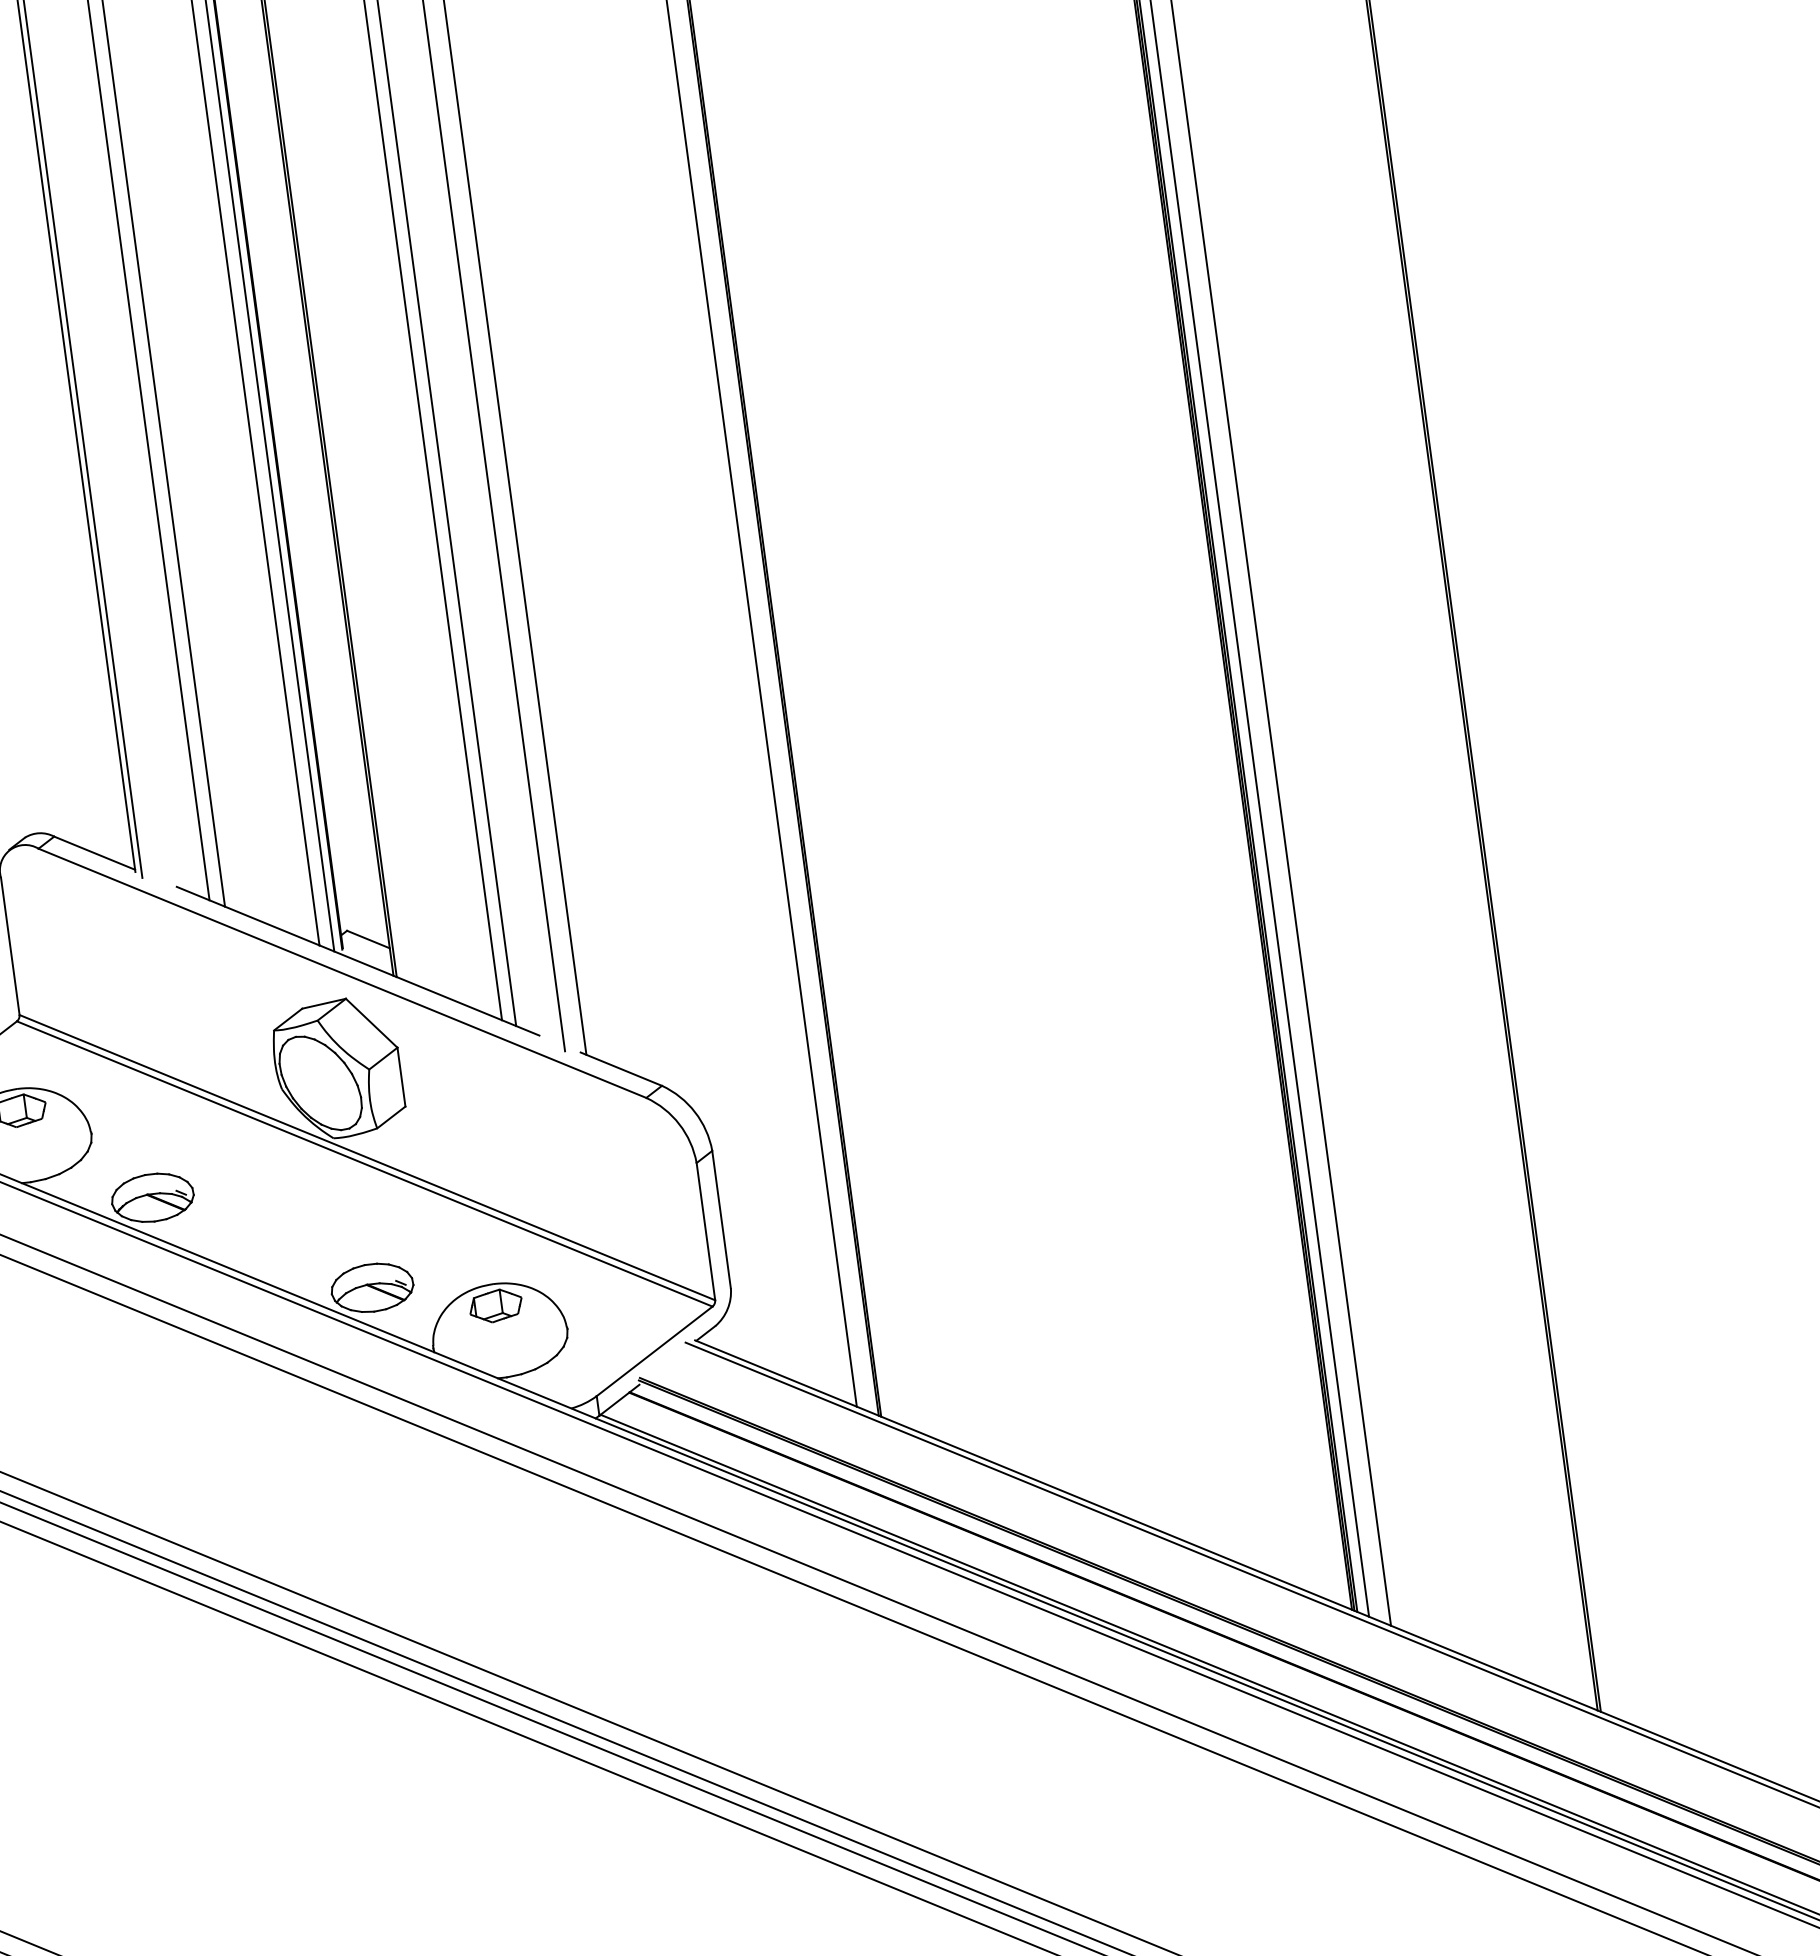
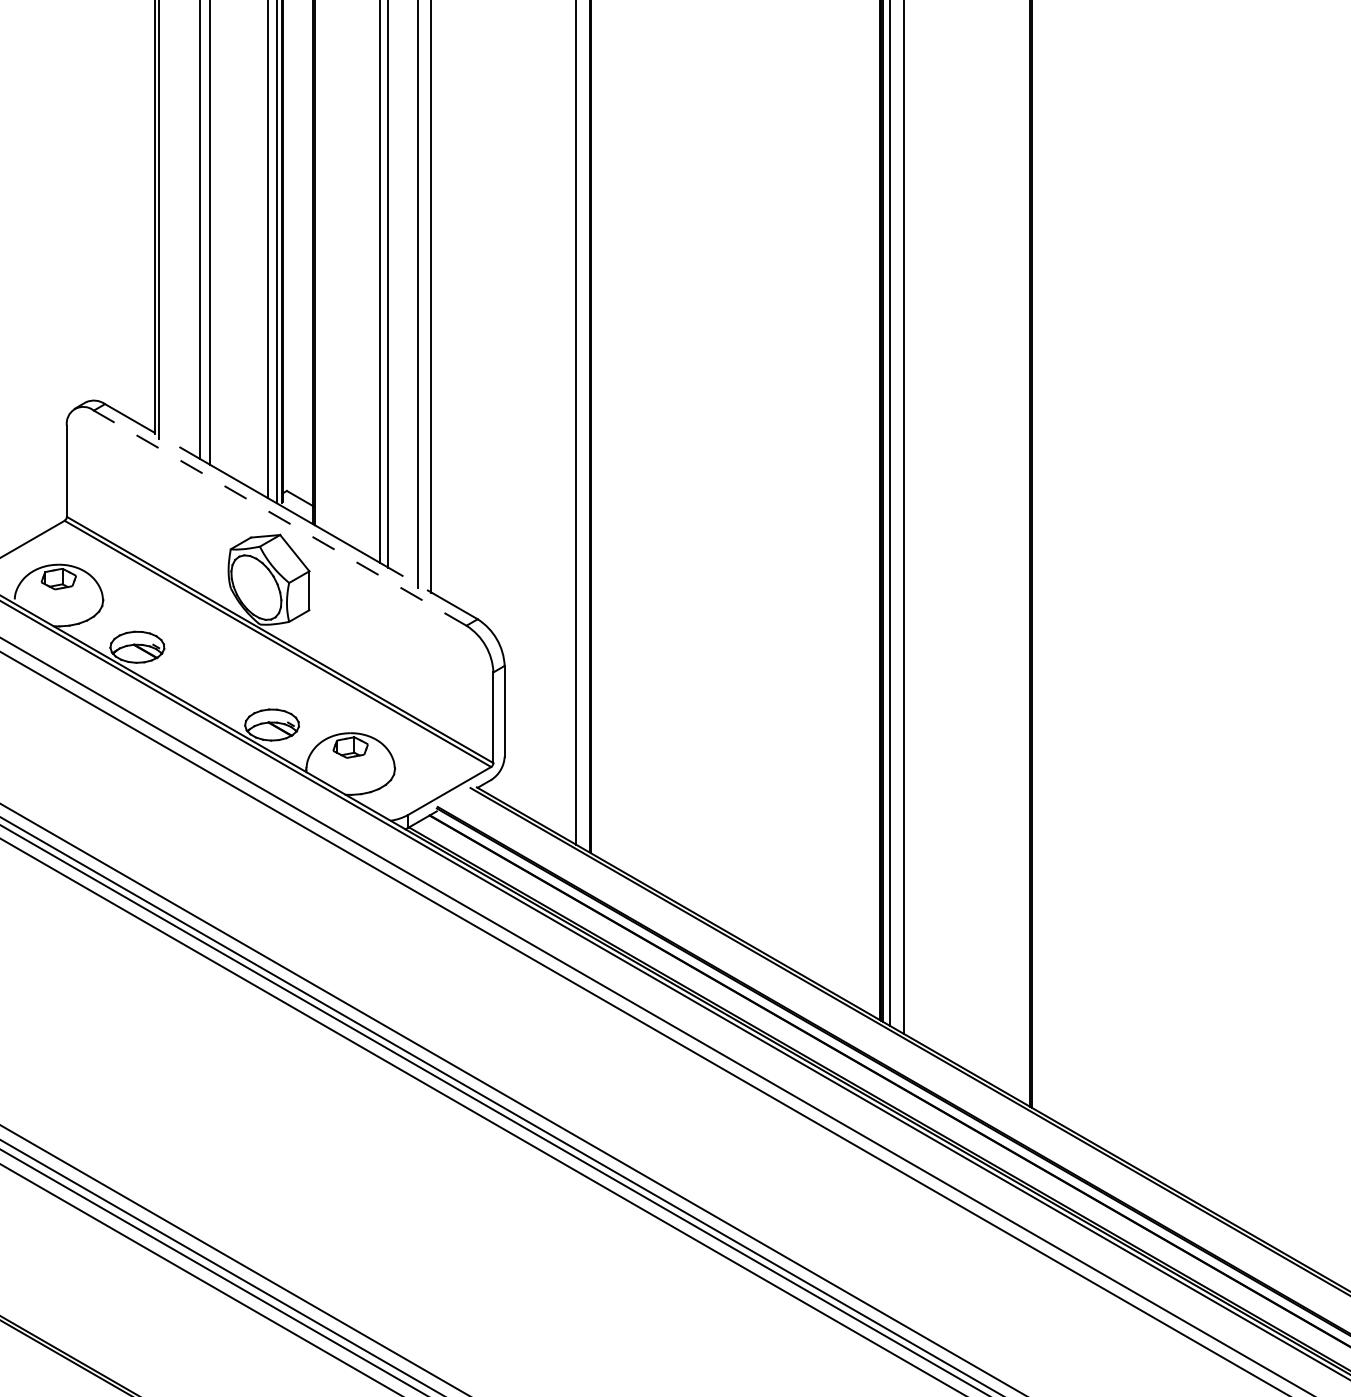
line: (341, 972) -> (279, 517), solid -> dashed

